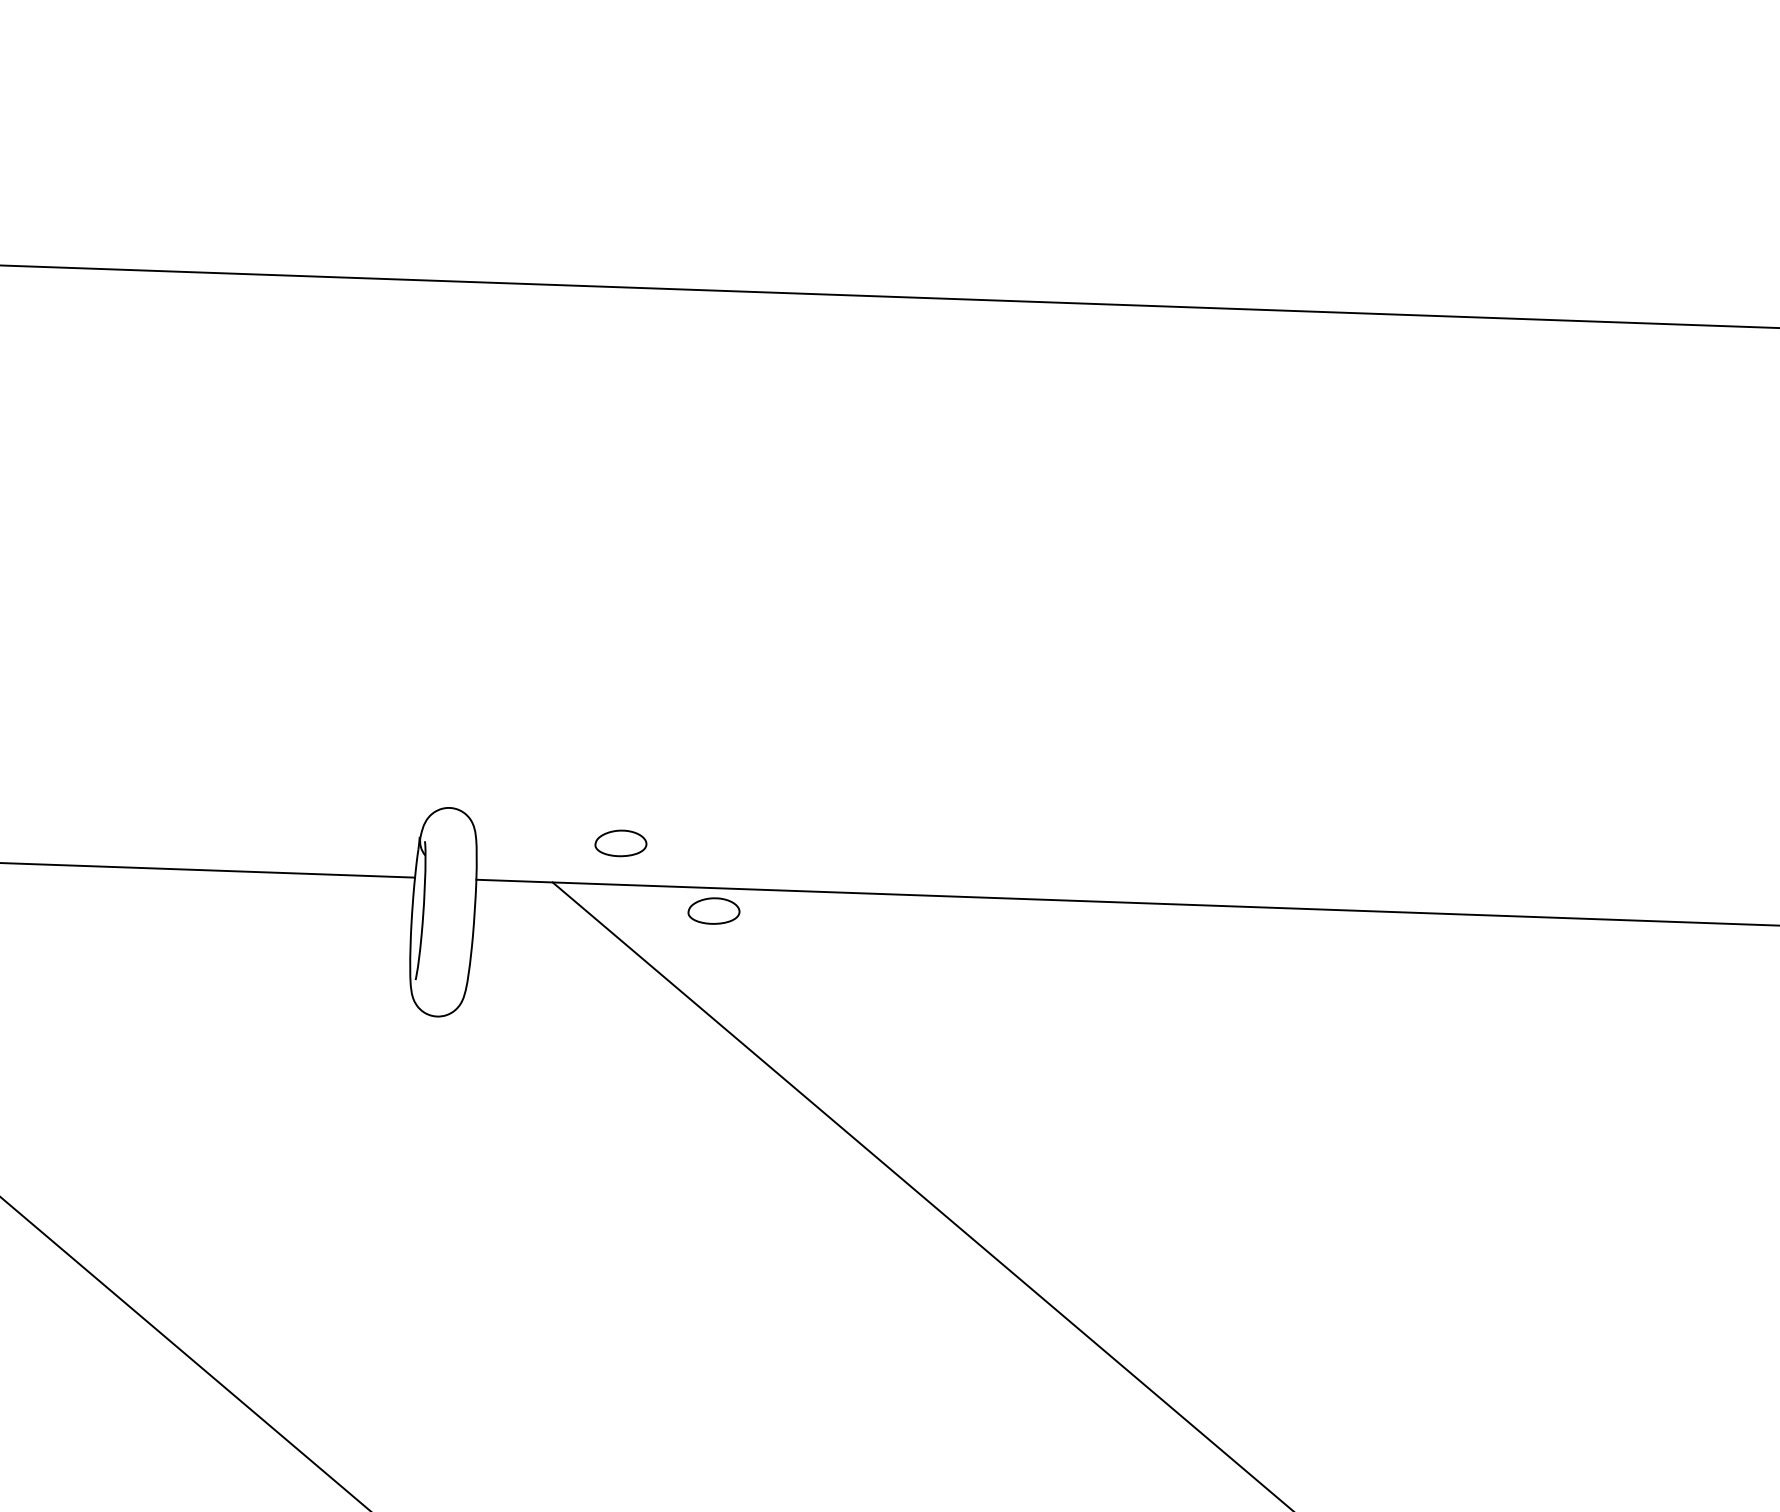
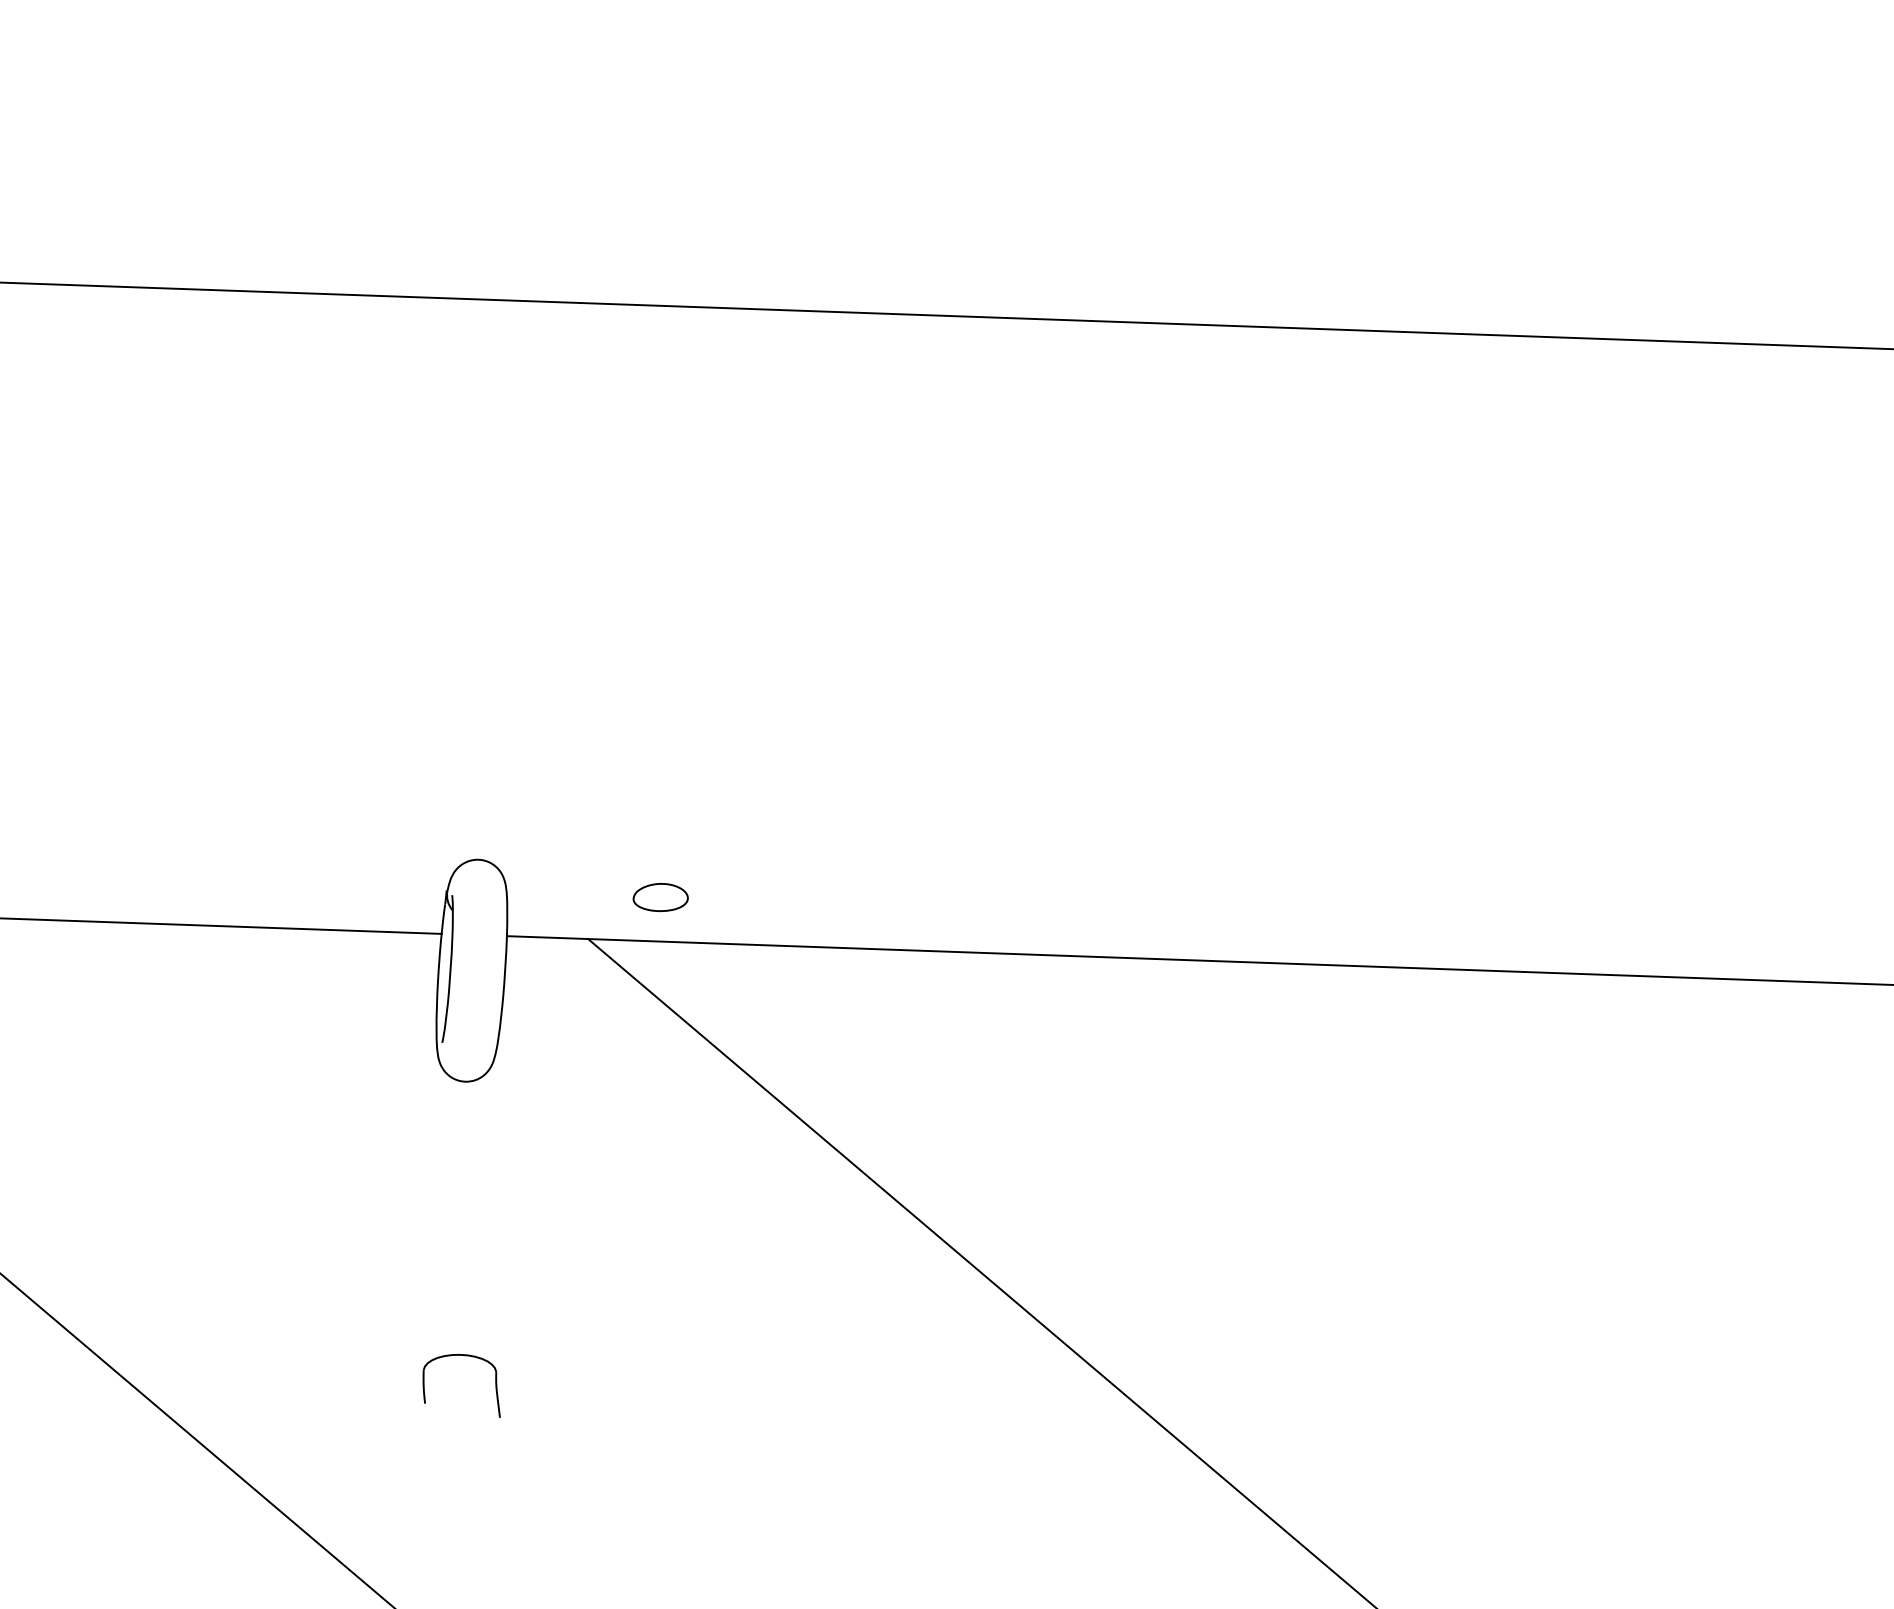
part: (713, 911) -> (759, 969), removed
part: (436, 1274) -> (464, 1356), added

